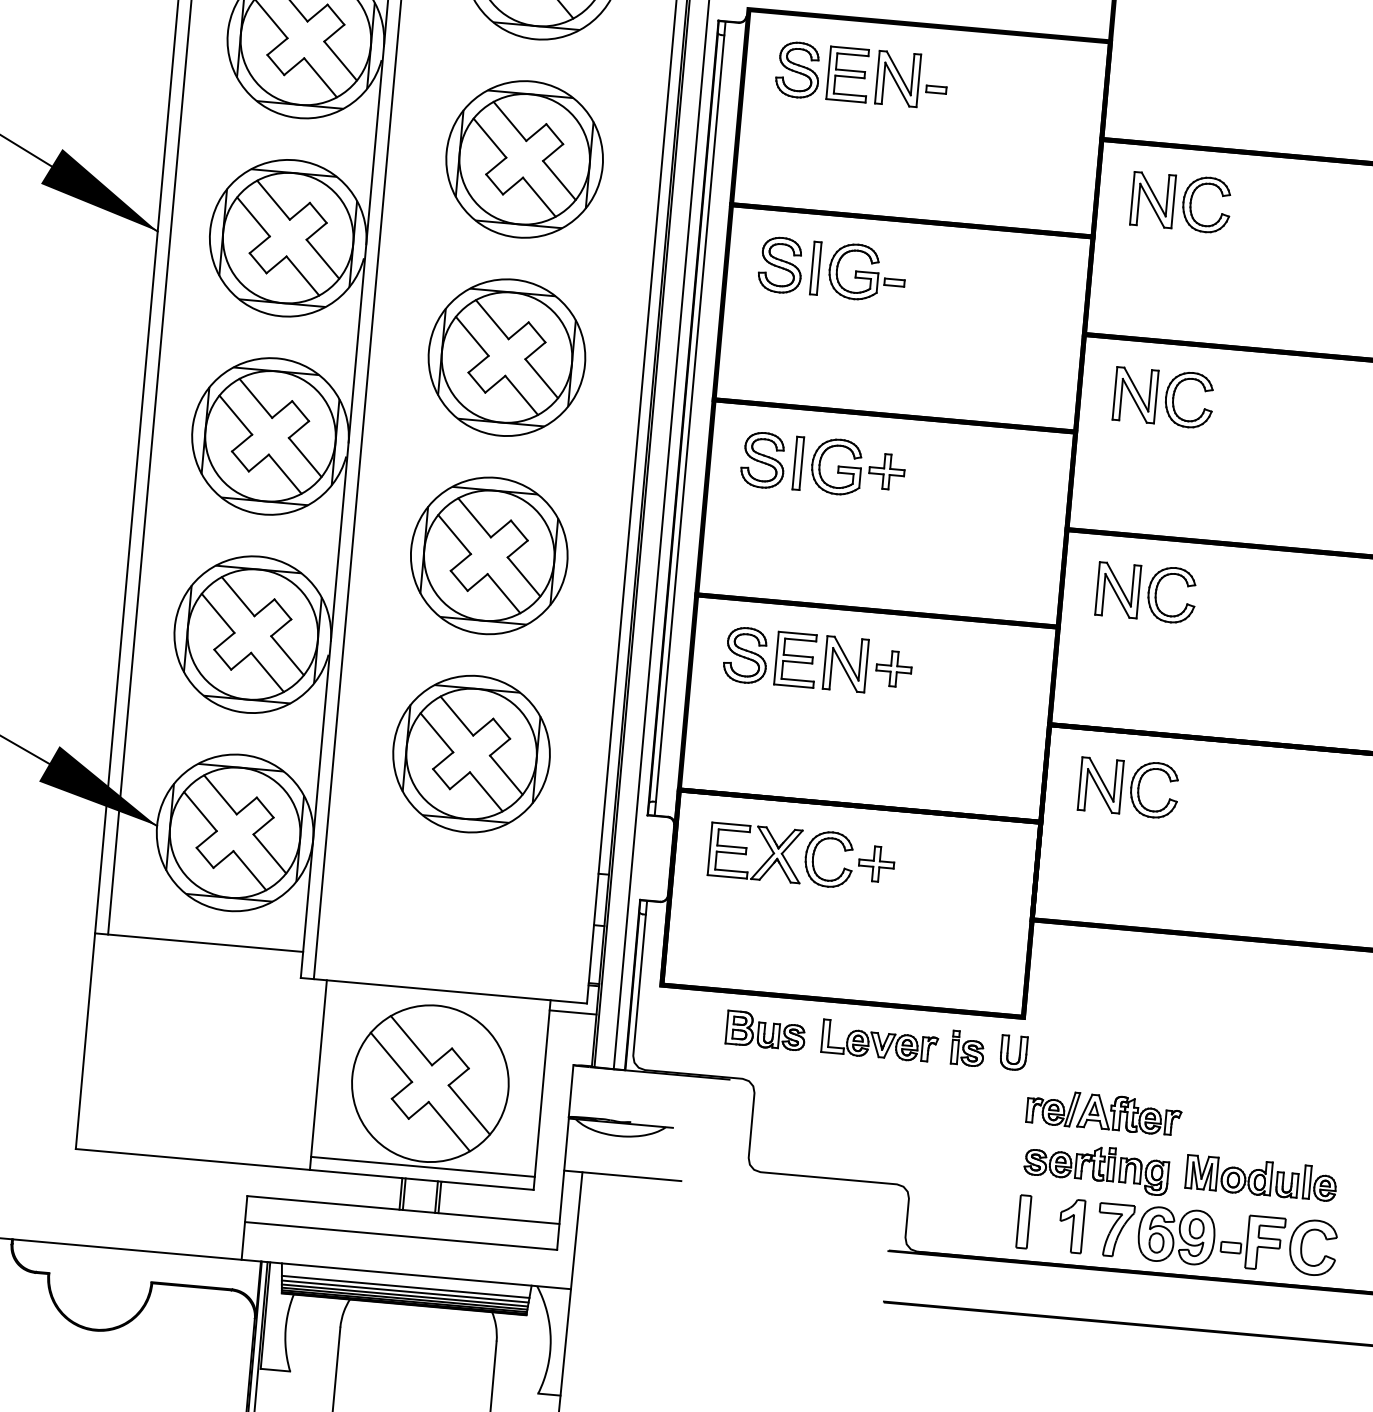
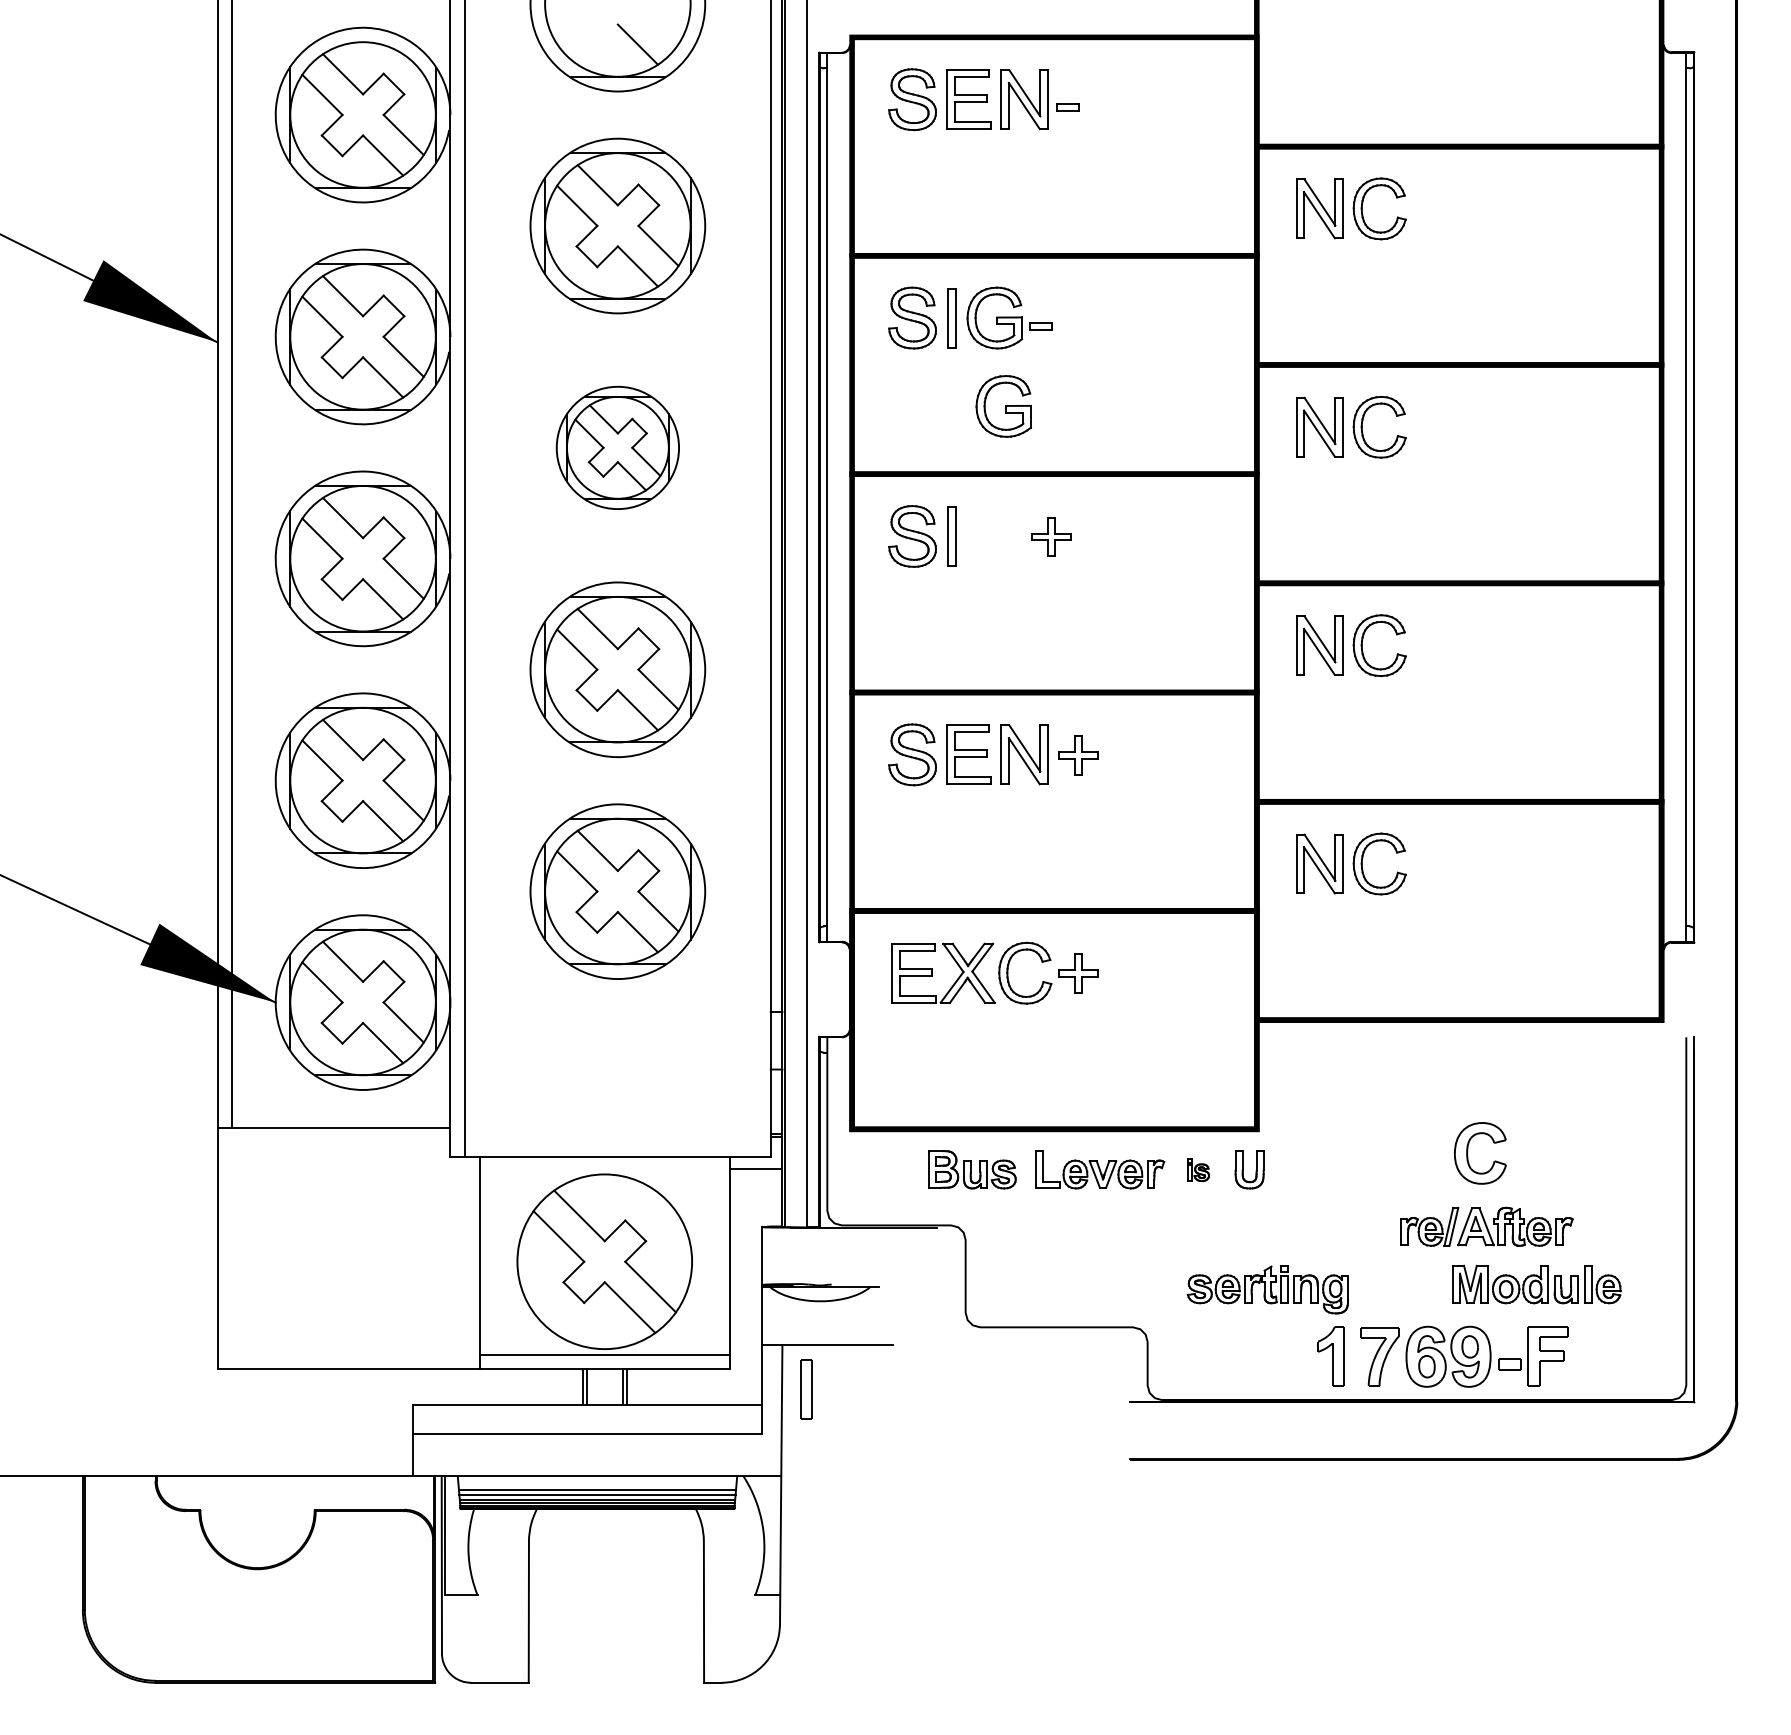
part: (506, 357) -> (617, 447), size x0.7
part: (836, 466) -> (1003, 406), moved
part: (968, 1048) -> (1198, 1169), size x0.6
part: (1103, 1112) -> (1486, 1226), moved
part: (1096, 1168) -> (1267, 1289), moved
part: (1023, 1221) -> (806, 1389), moved
part: (1302, 1245) -> (1468, 1151), moved

